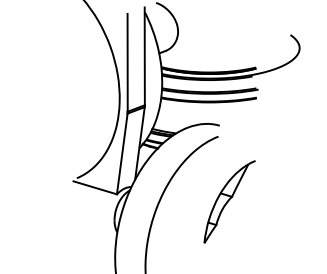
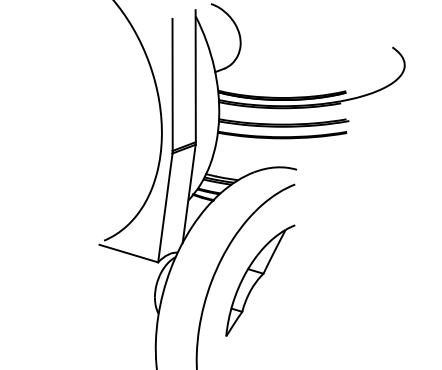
part: (229, 201) -> (260, 280), moved

